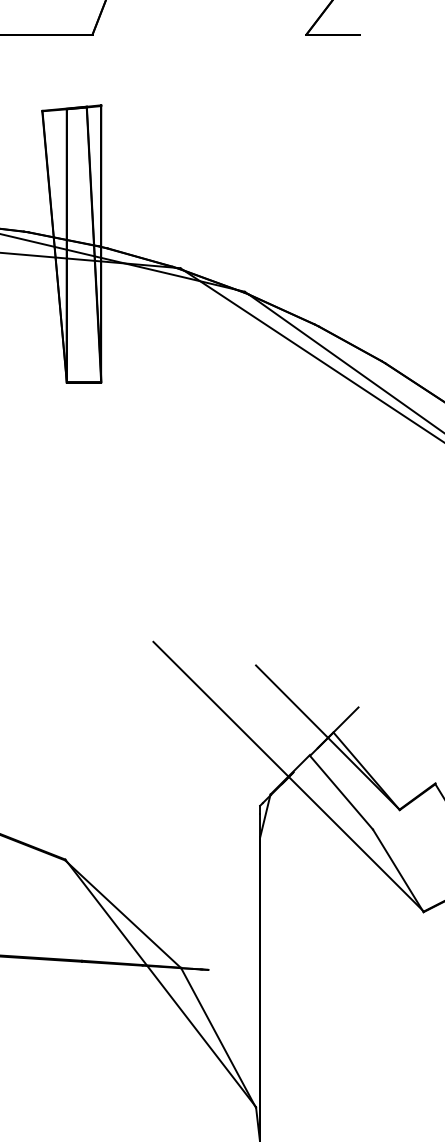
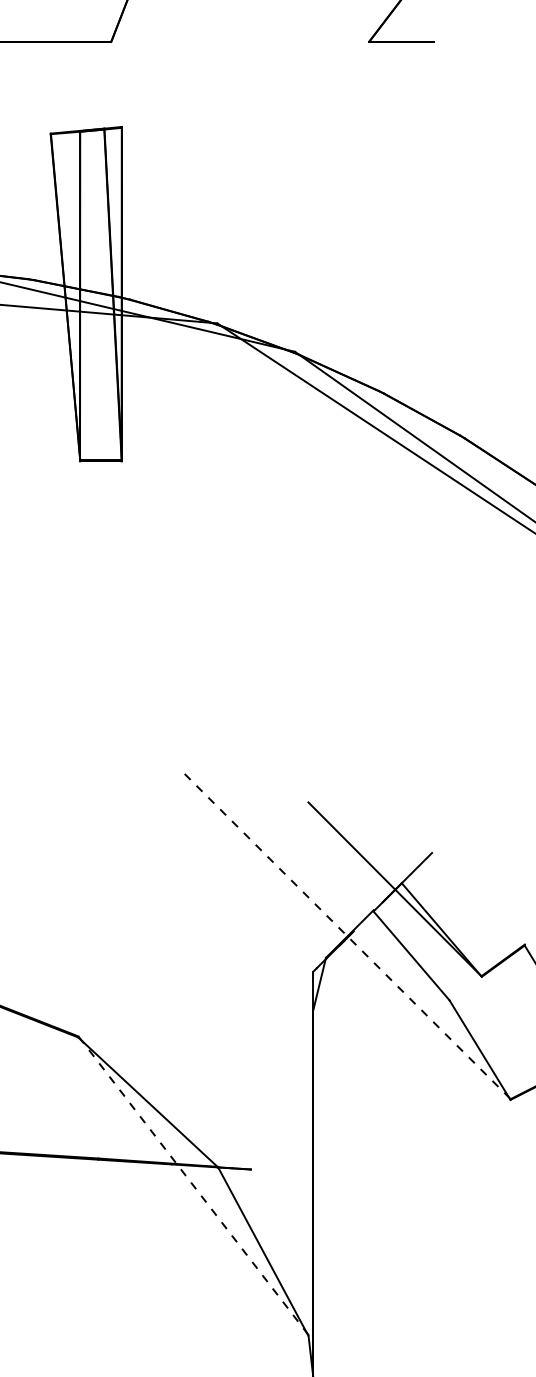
line: (289, 776) -> (348, 936), solid -> dashed
line: (160, 983) -> (193, 1185), solid -> dashed

